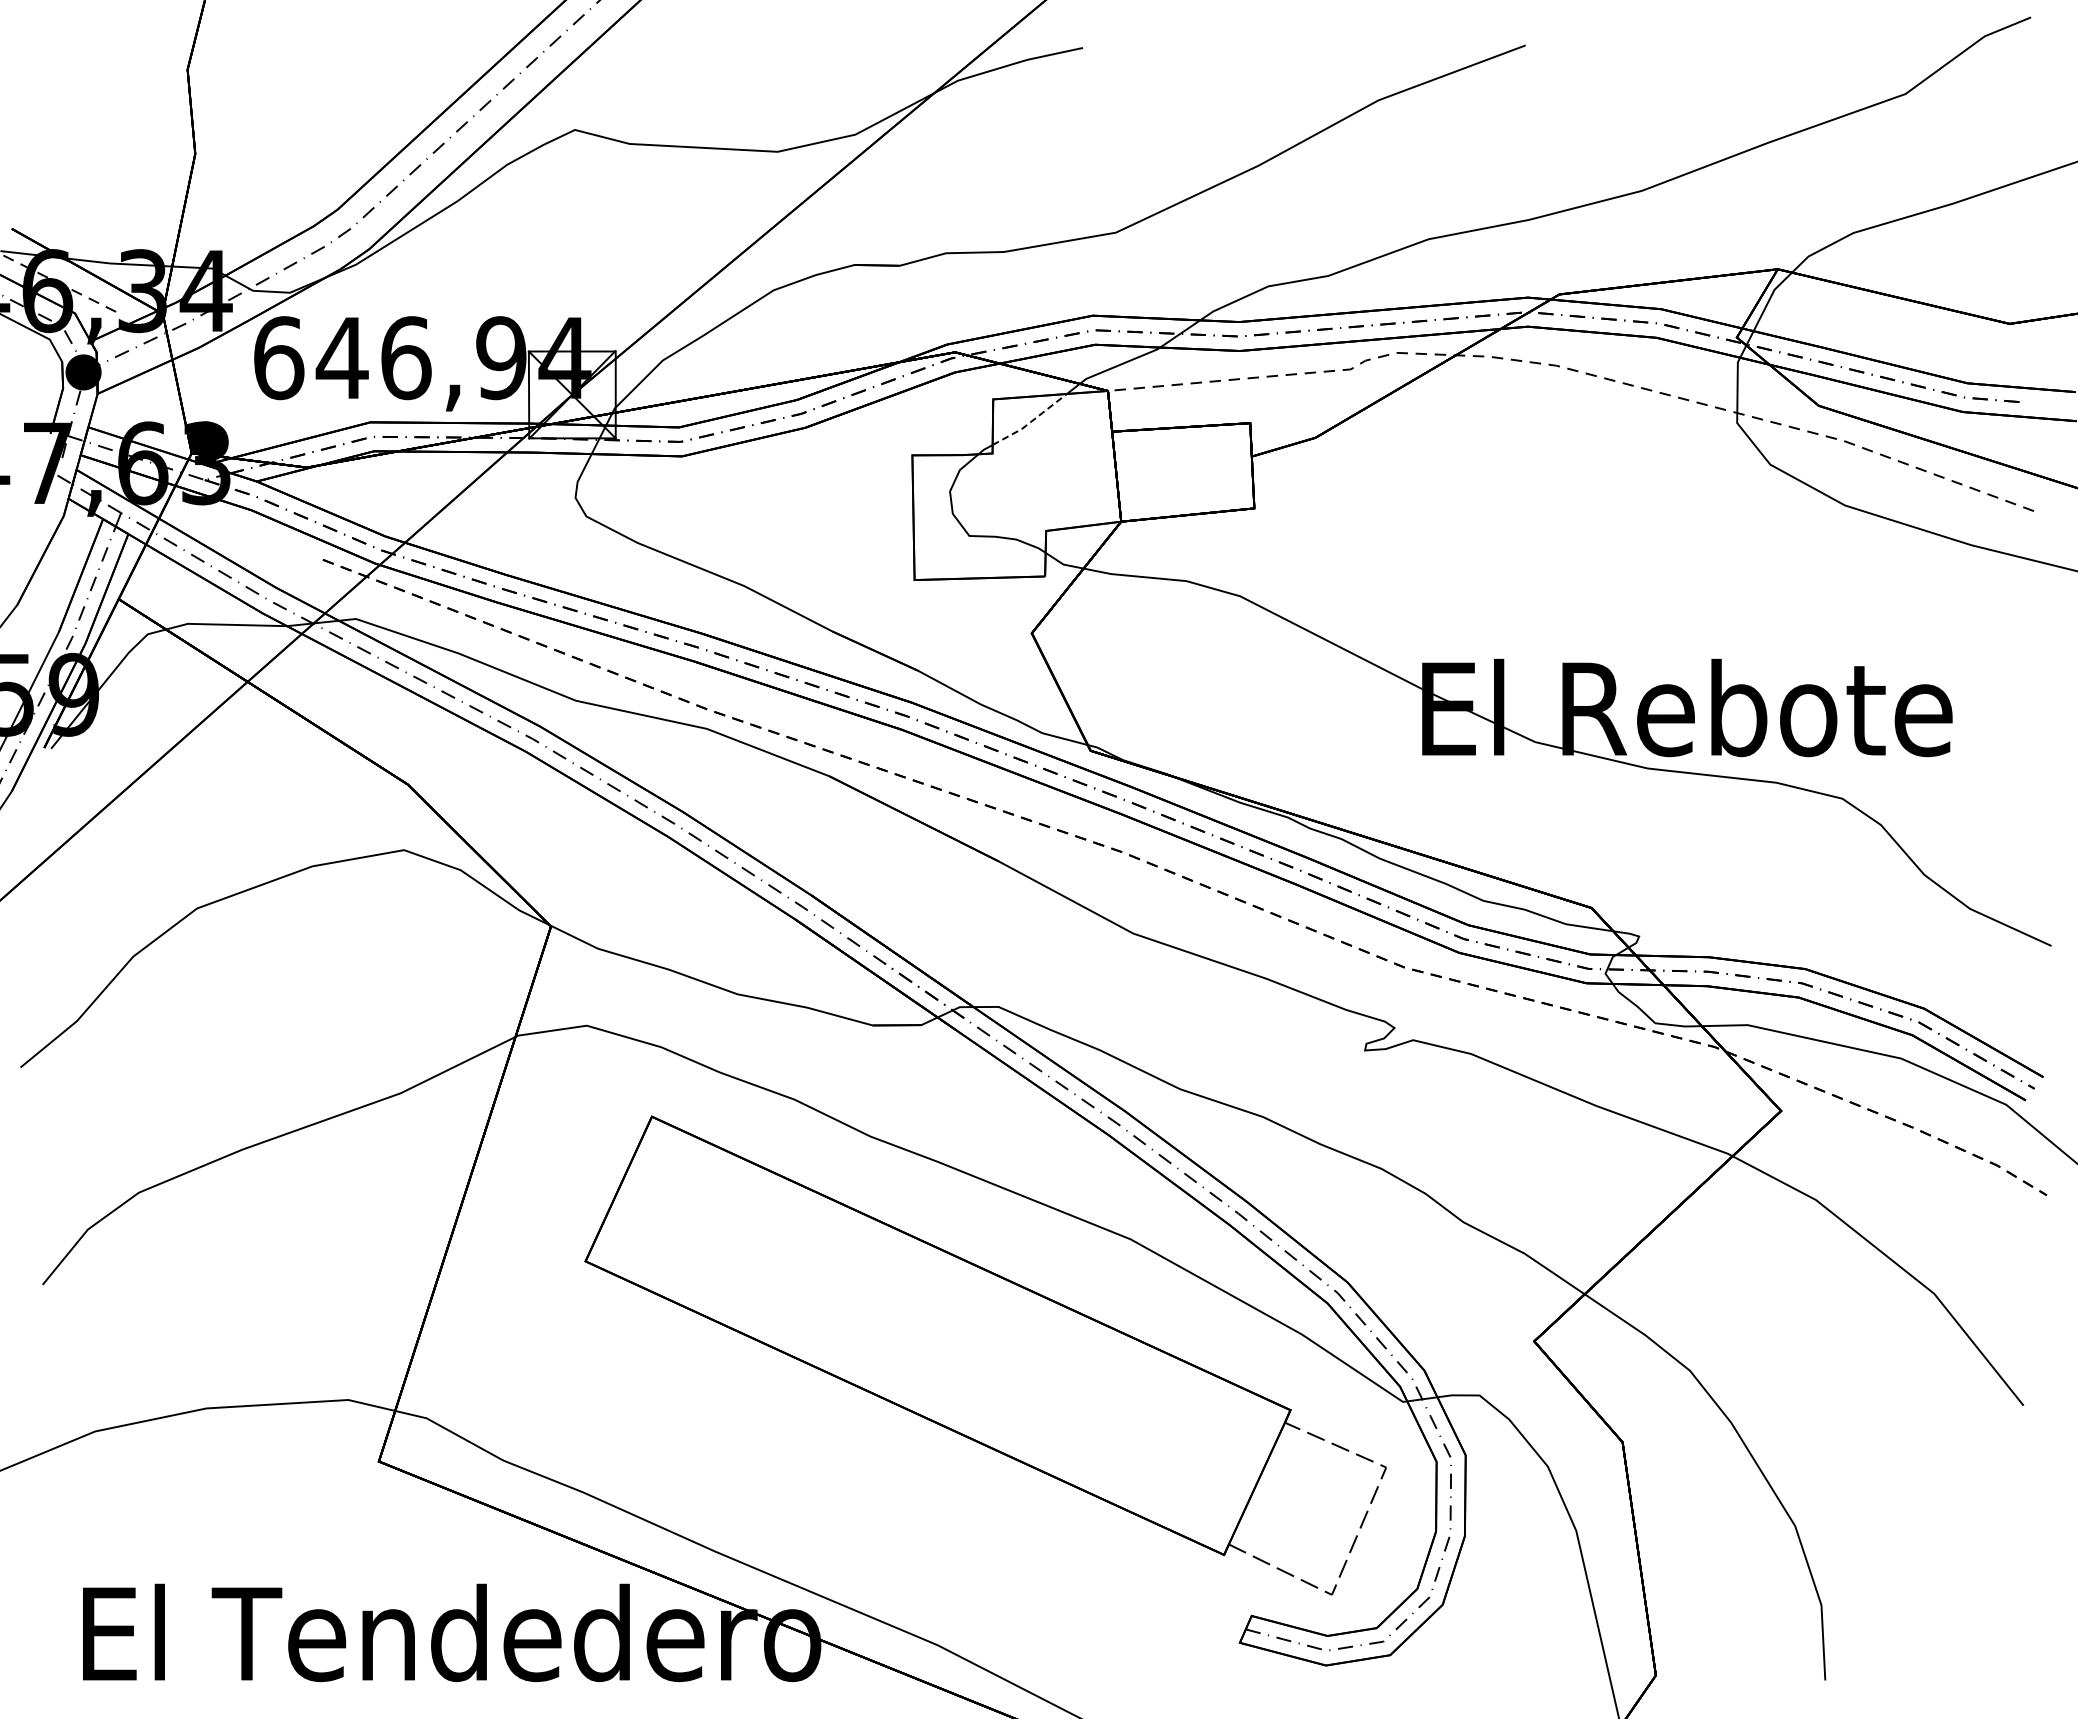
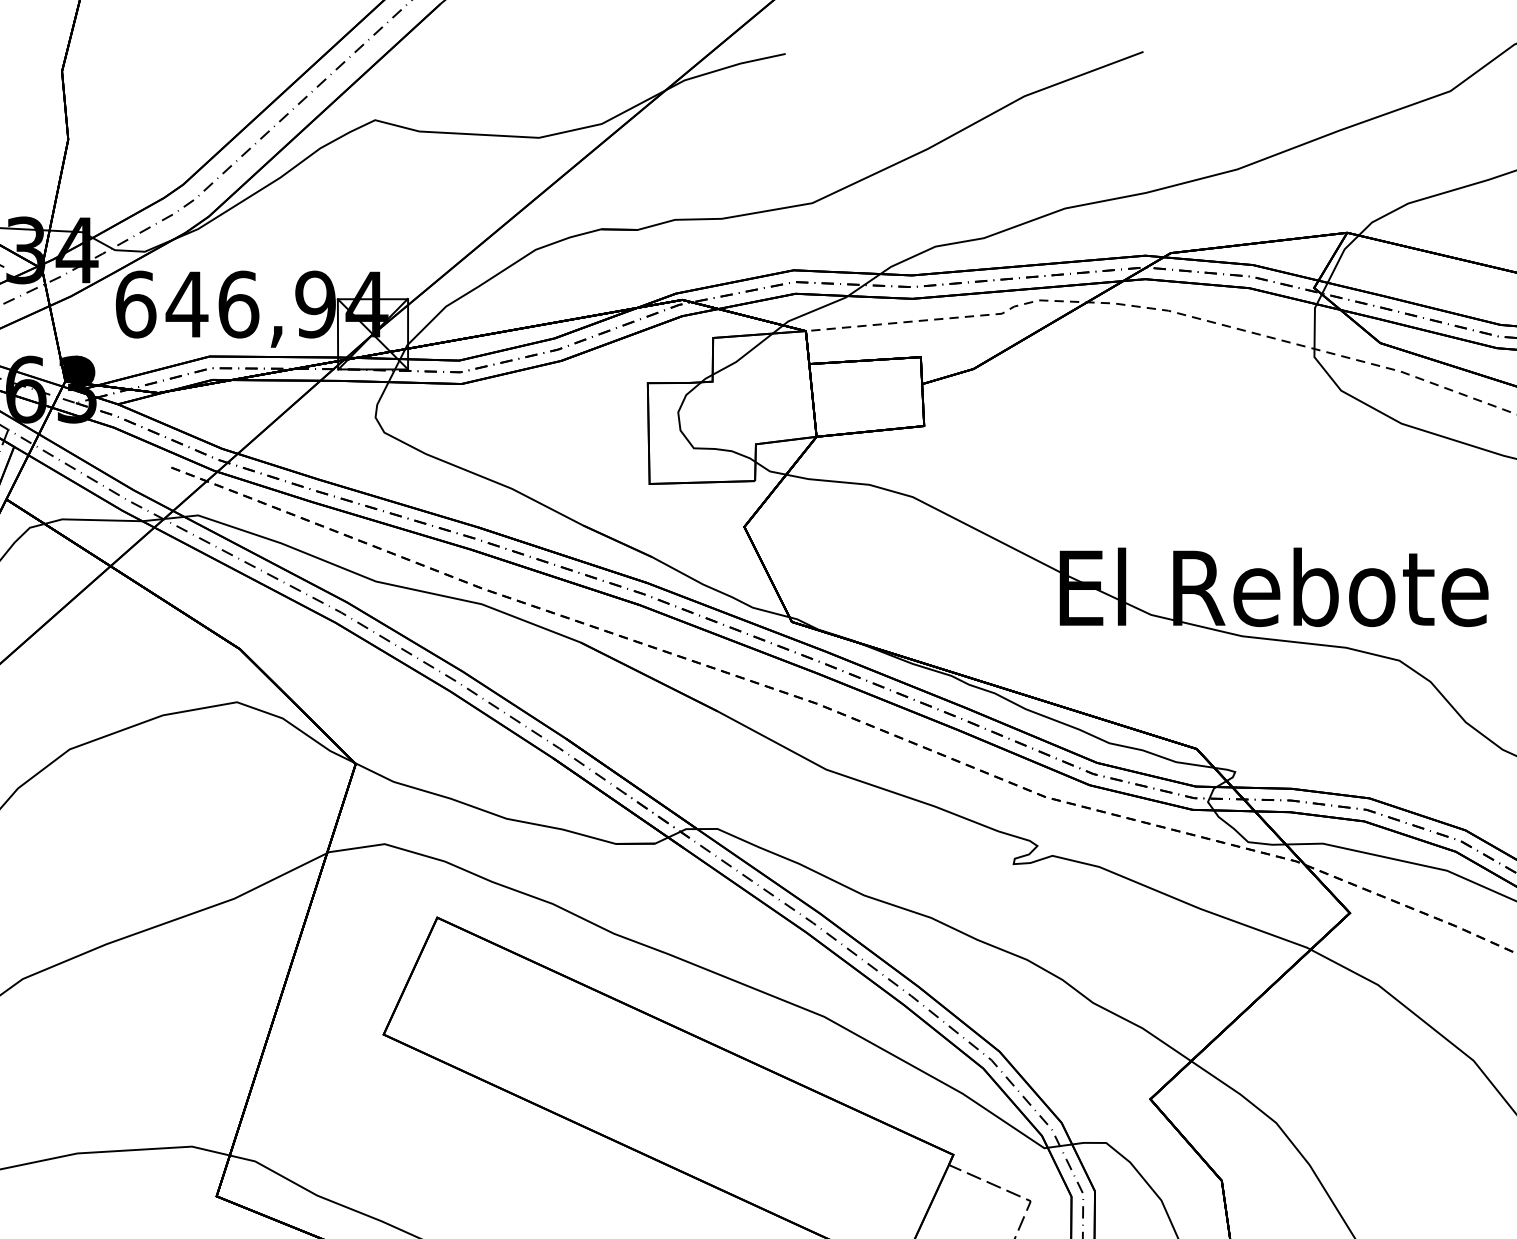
line: (1031, 421) -> (744, 355), dashed -> solid

